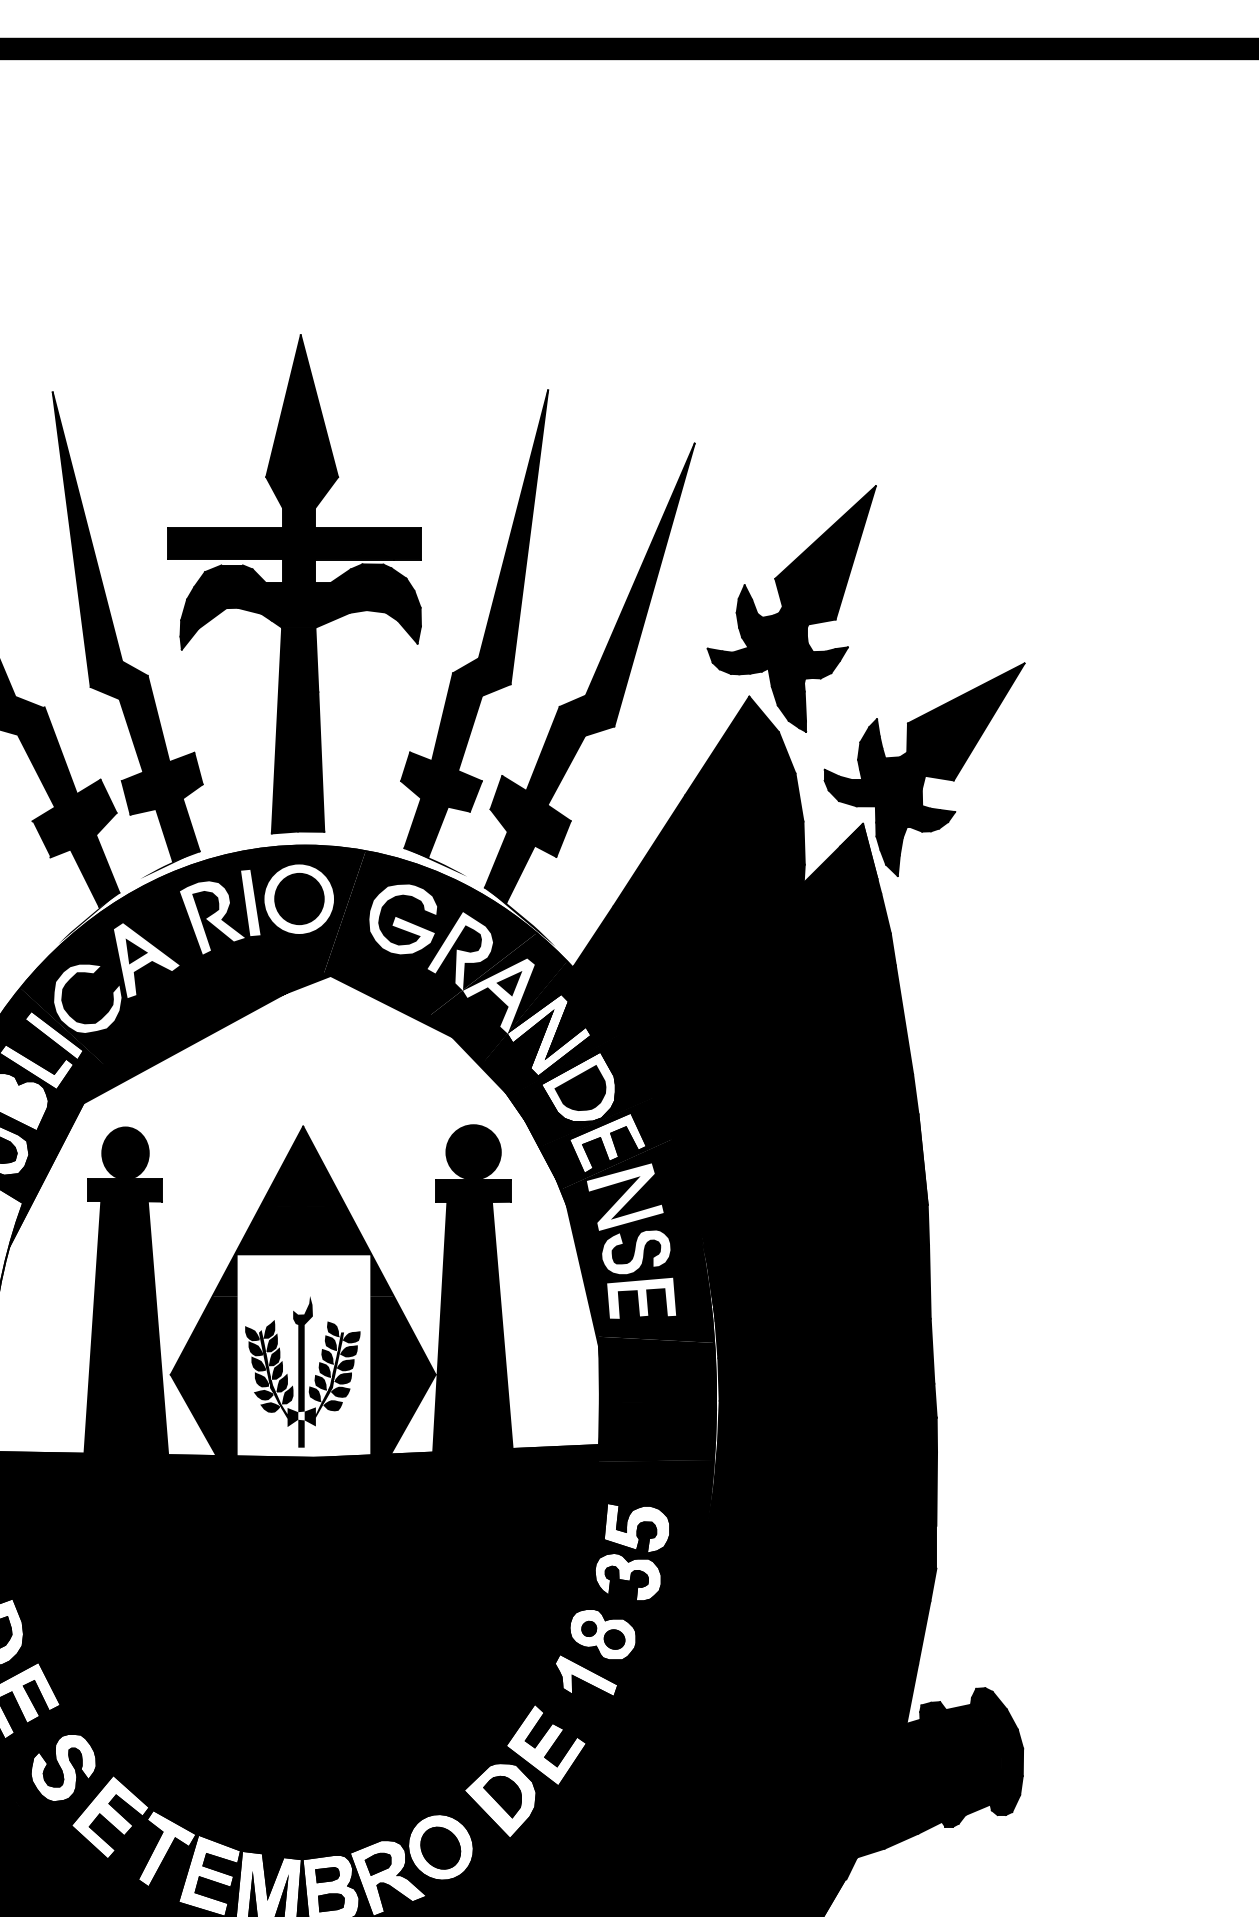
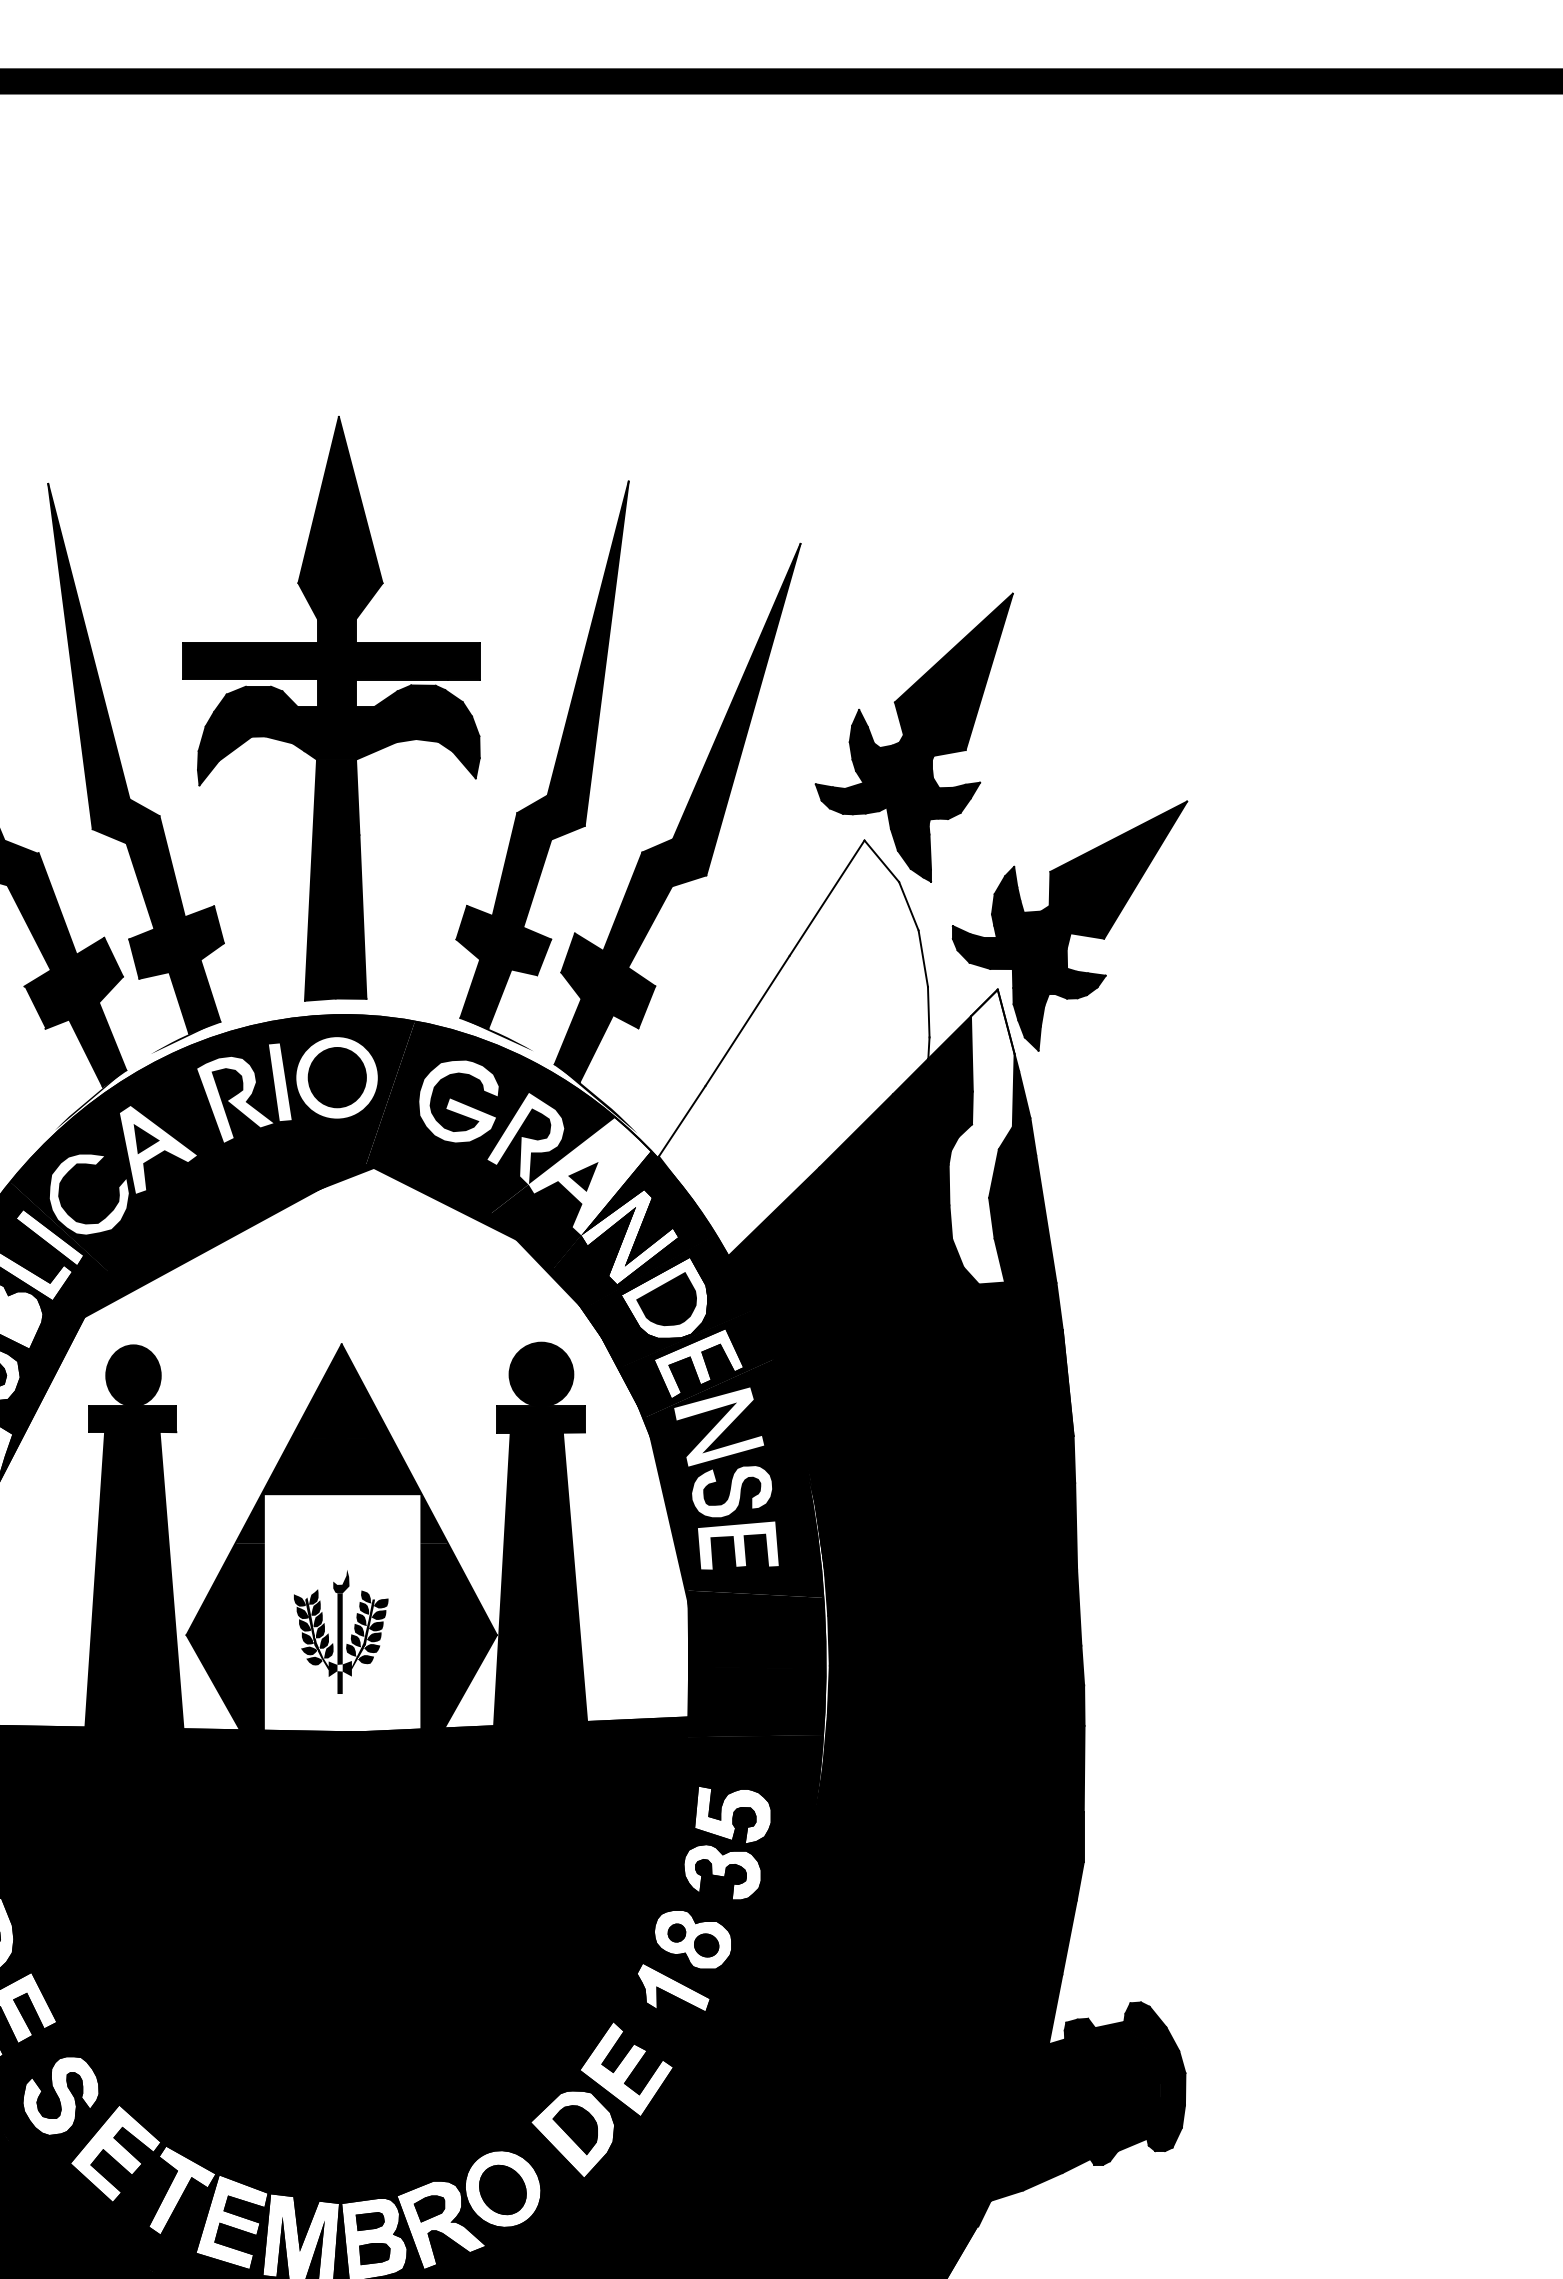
fill: (688, 907) -> (793, 1087), removed
fill: (849, 949) -> (981, 1136), removed
fill: (515, 982) -> (590, 1175), removed
part: (302, 1371) -> (340, 1631), size x0.7

